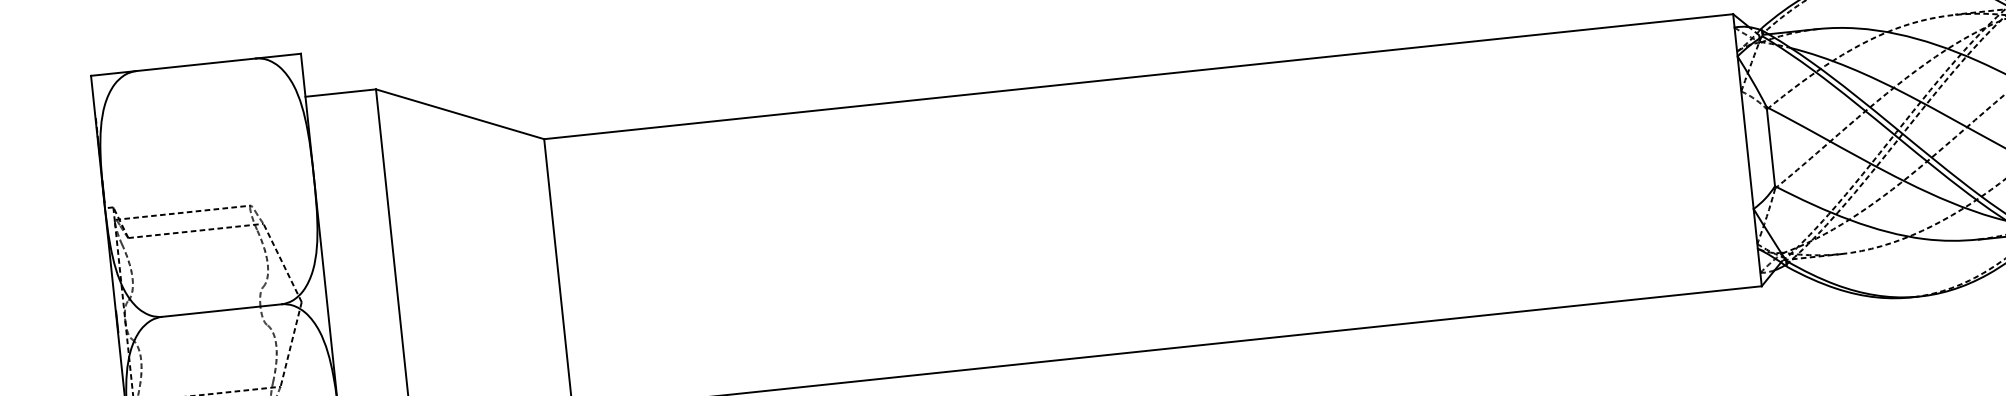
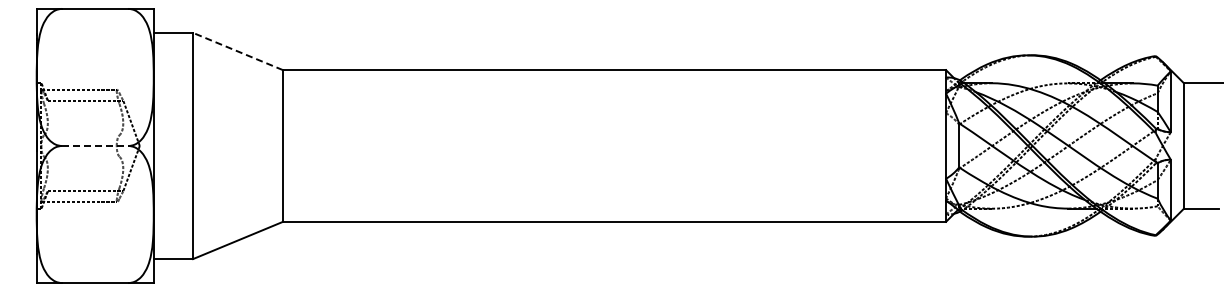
line: (460, 114) -> (238, 51), solid -> dashed
line: (222, 309) -> (95, 145), solid -> dashed

